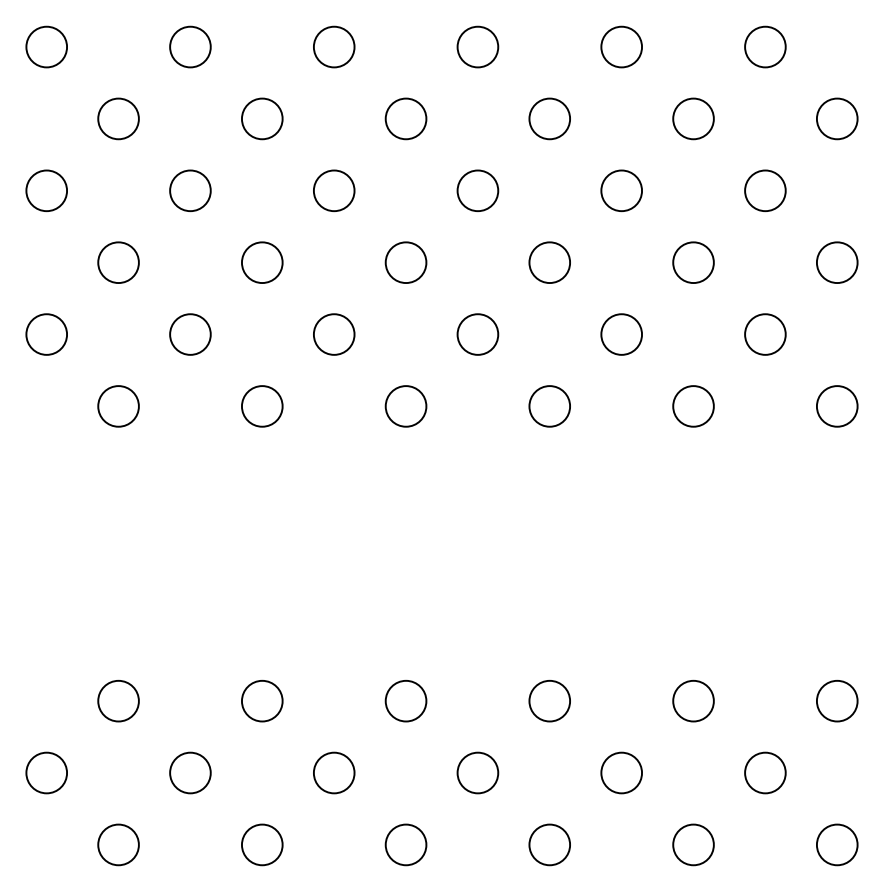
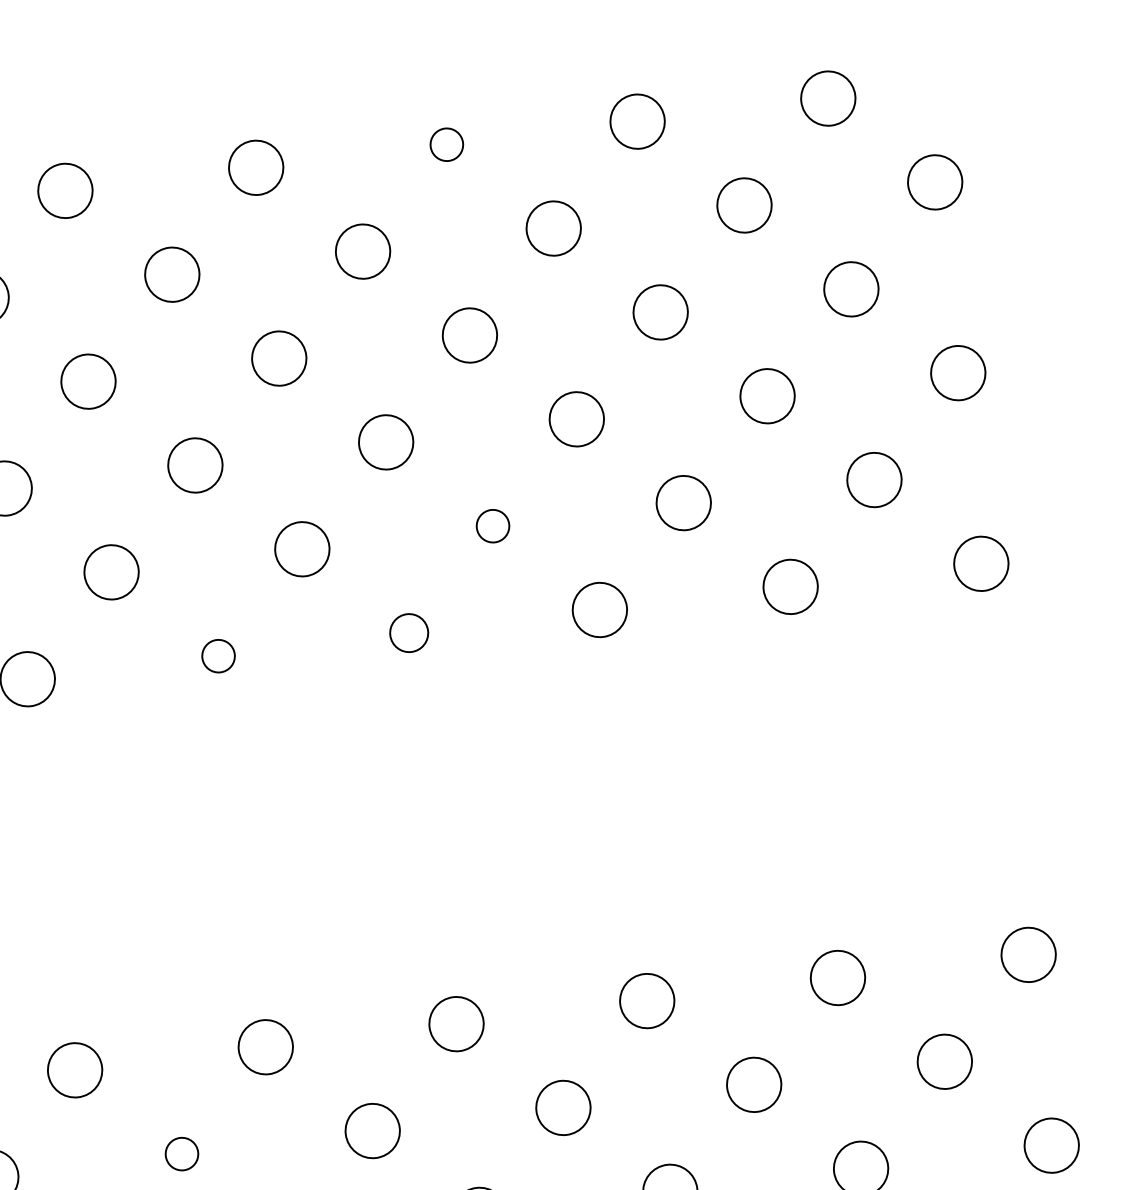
circle: (477, 46) -> (446, 144), size x0.6
circle: (477, 334) -> (492, 526), size x0.6
circle: (262, 406) -> (218, 656), size x0.6
circle: (405, 406) -> (408, 633), size x0.7
circle: (190, 772) -> (181, 1153), size x0.6

